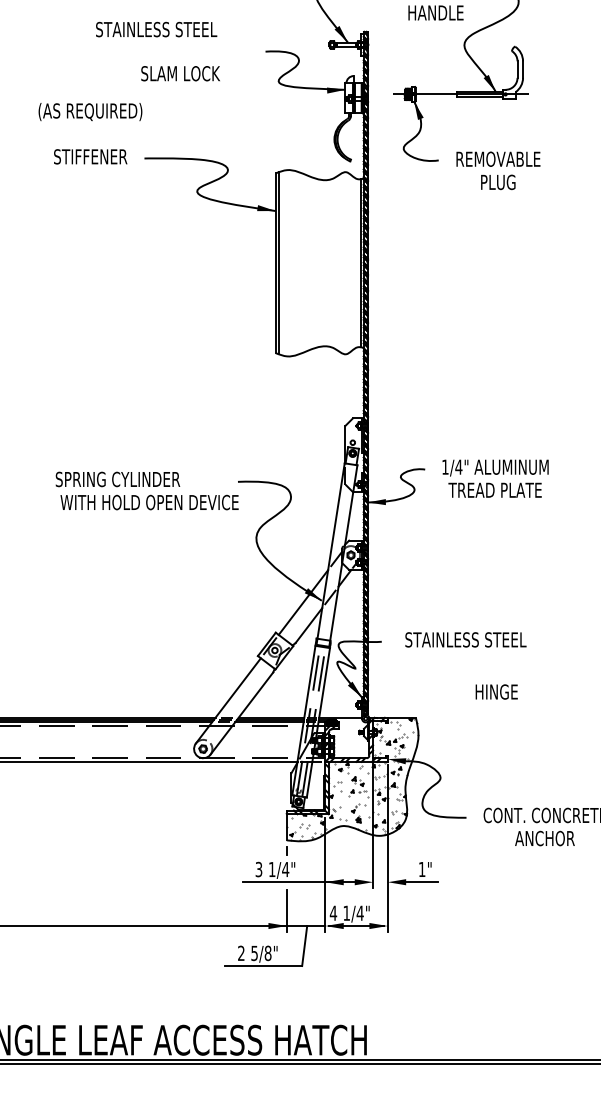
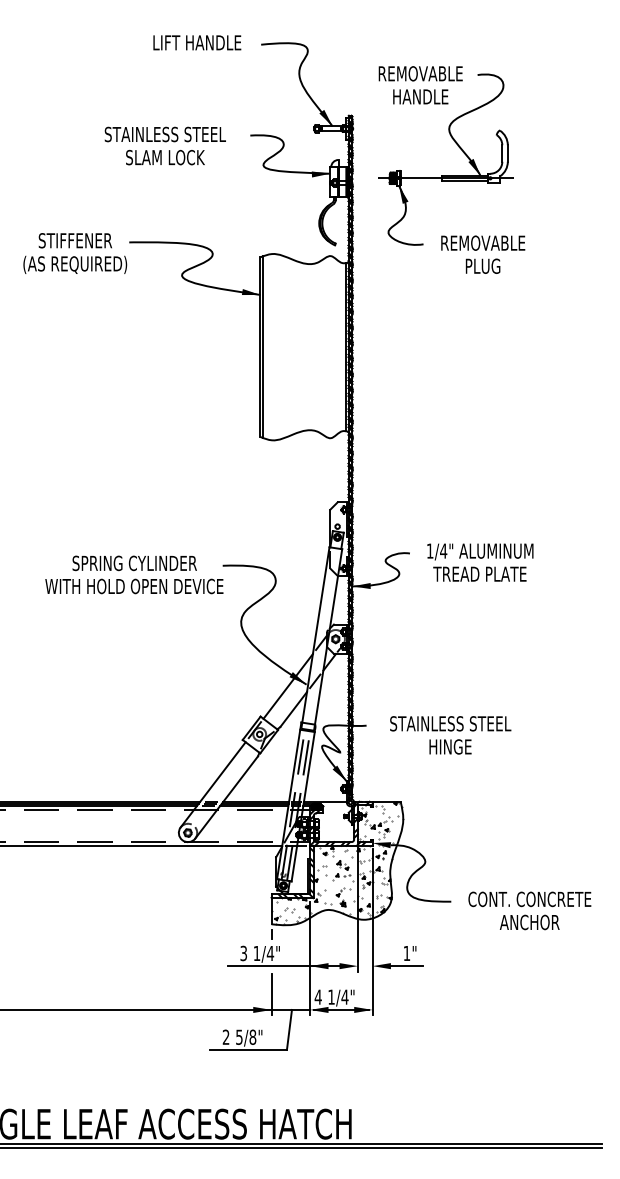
text: (155, 29) -> (164, 134), moved
text: (90, 111) -> (75, 264), moved
text: (117, 479) -> (134, 563), moved
text: (496, 691) -> (450, 746), moved

